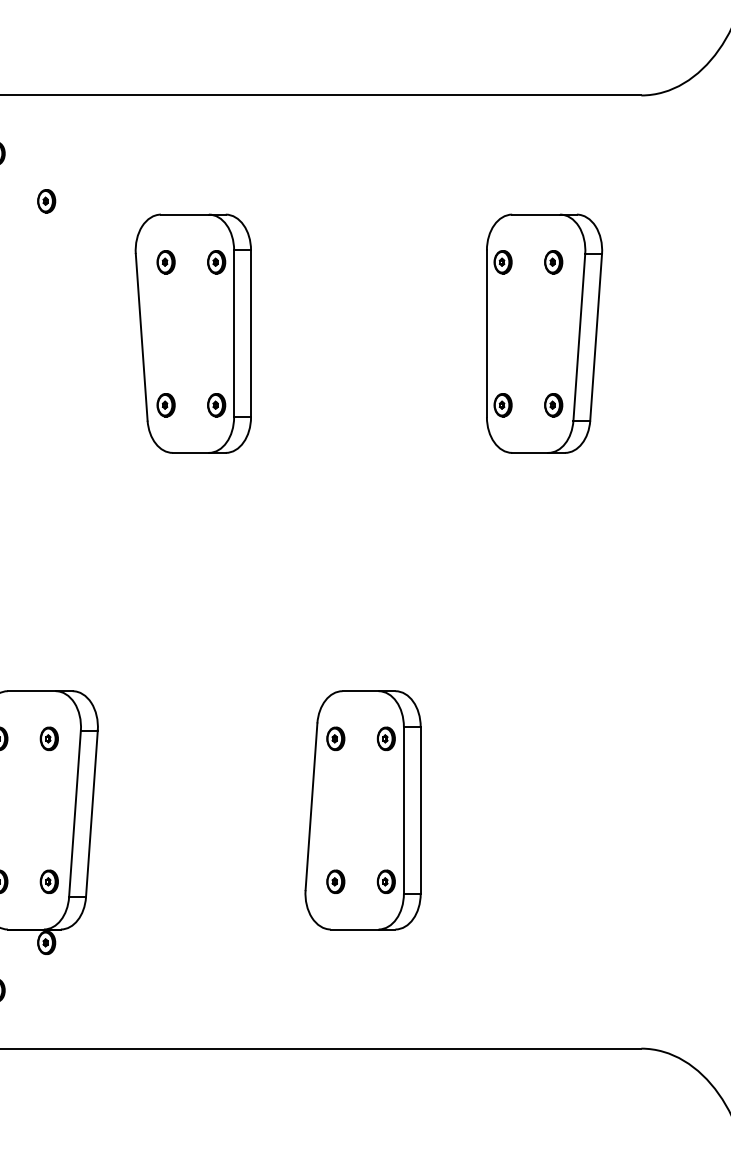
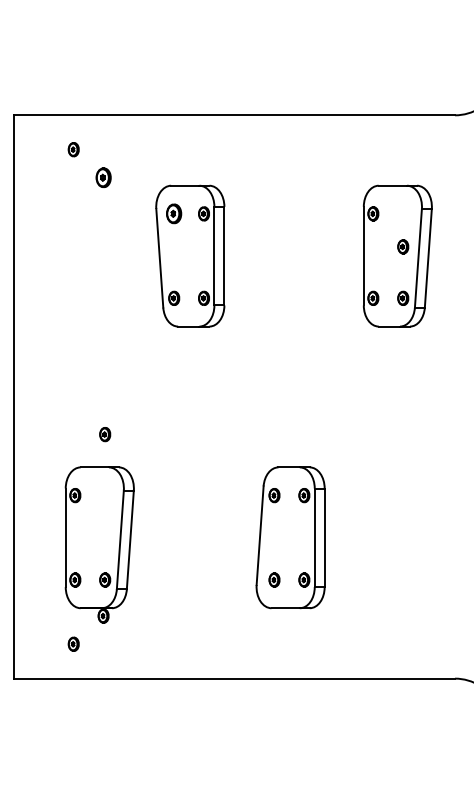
part: (46, 200) -> (103, 177), size x1.4
part: (166, 261) -> (174, 213), size x1.4
part: (554, 261) -> (403, 246), moved
part: (49, 738) -> (105, 434), moved

